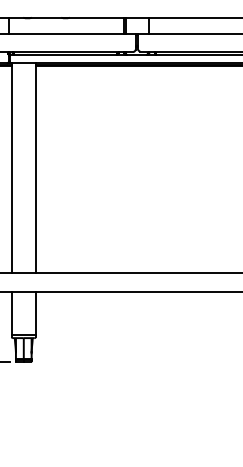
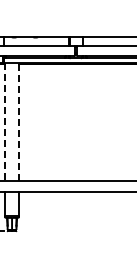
line: (35, 167) -> (18, 121), solid -> dashed
line: (12, 168) -> (5, 122), solid -> dashed

